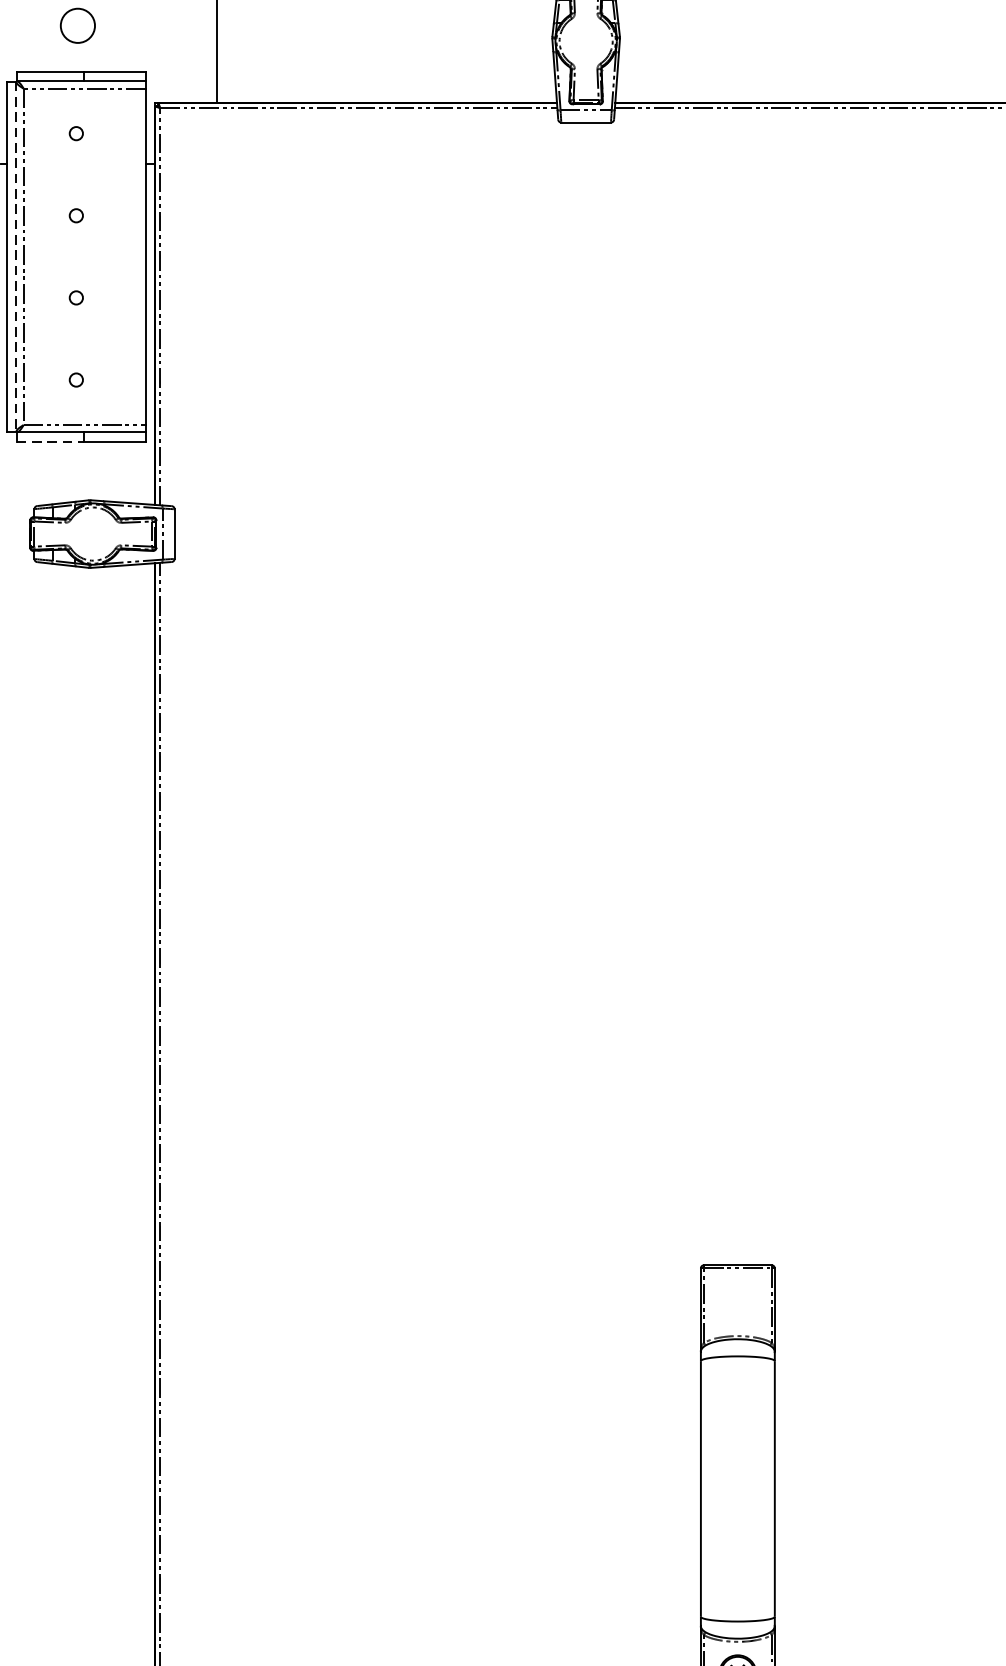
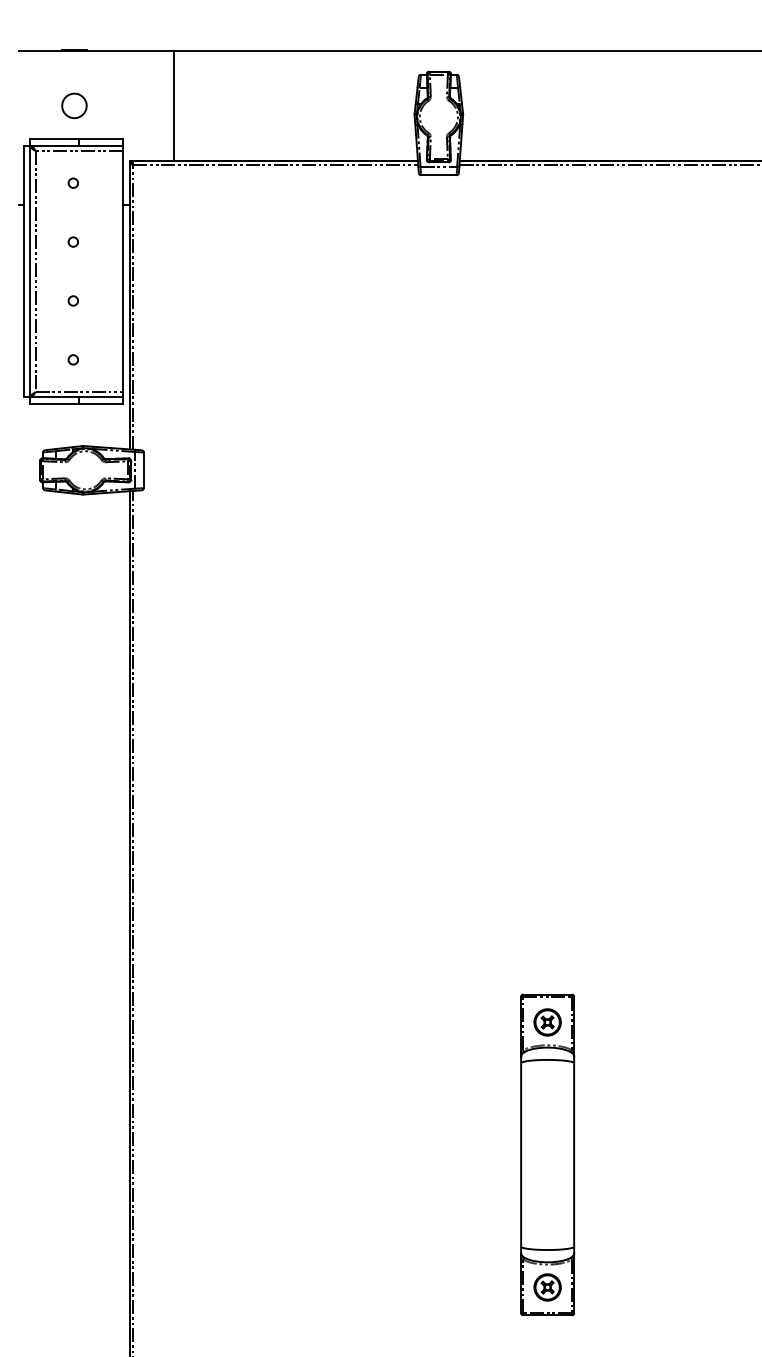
line: (16, 256) -> (30, 271), dashed -> solid
line: (51, 442) -> (55, 404), dashed -> solid
part: (737, 1304) -> (547, 1022), added

